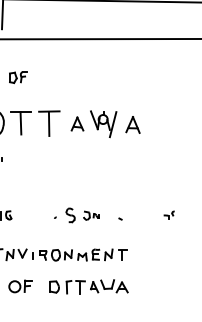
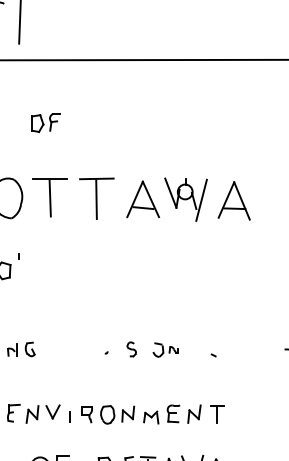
part: (77, 123) -> (143, 198), size x1.67
part: (132, 124) -> (233, 200), size x1.43
part: (70, 215) -> (131, 349), size x0.62

